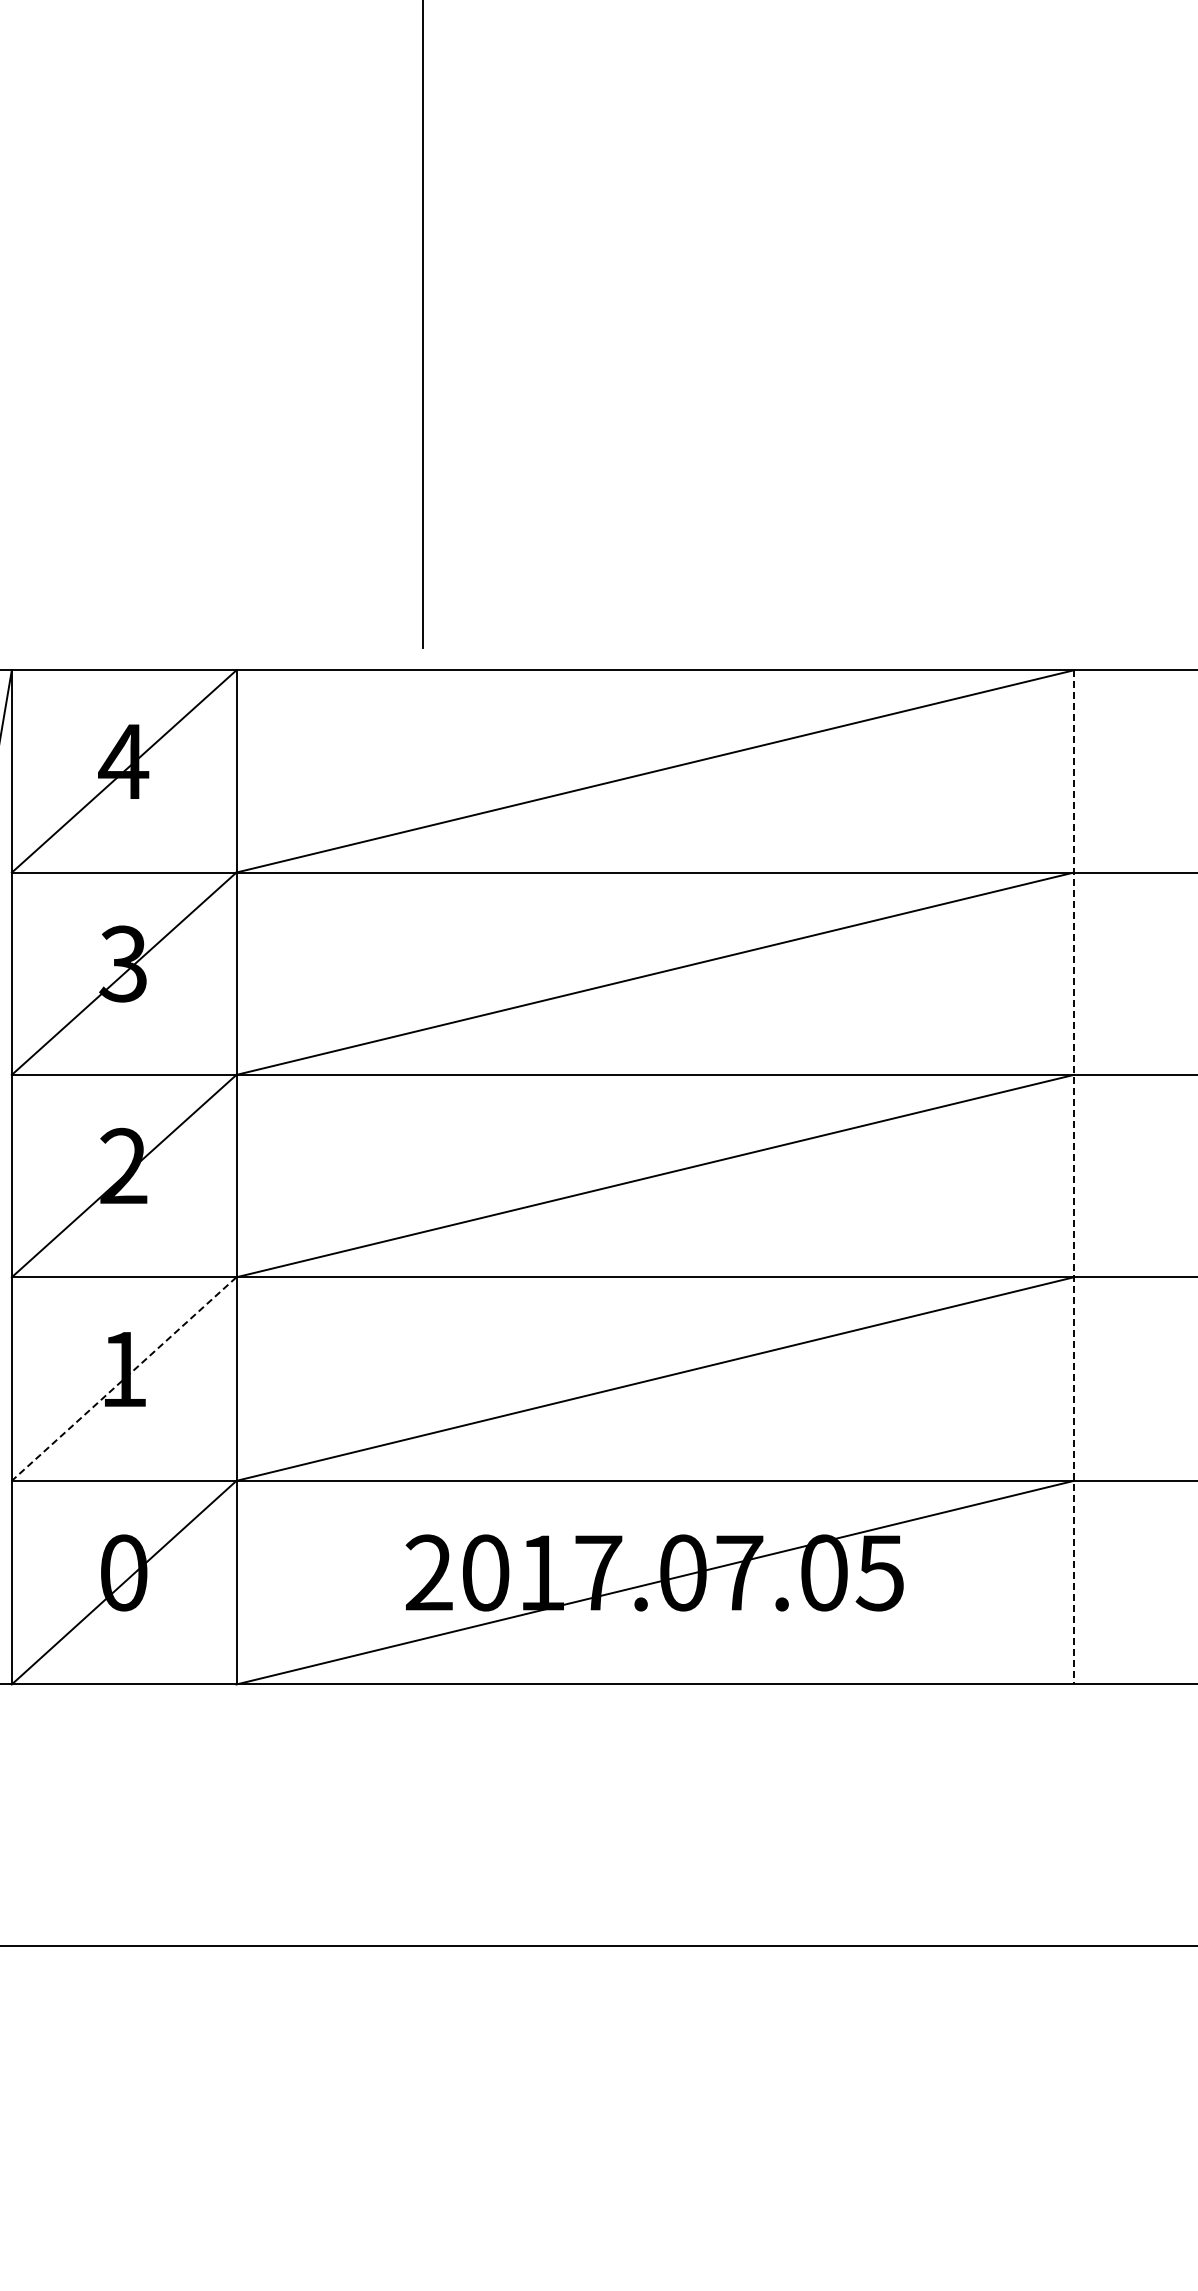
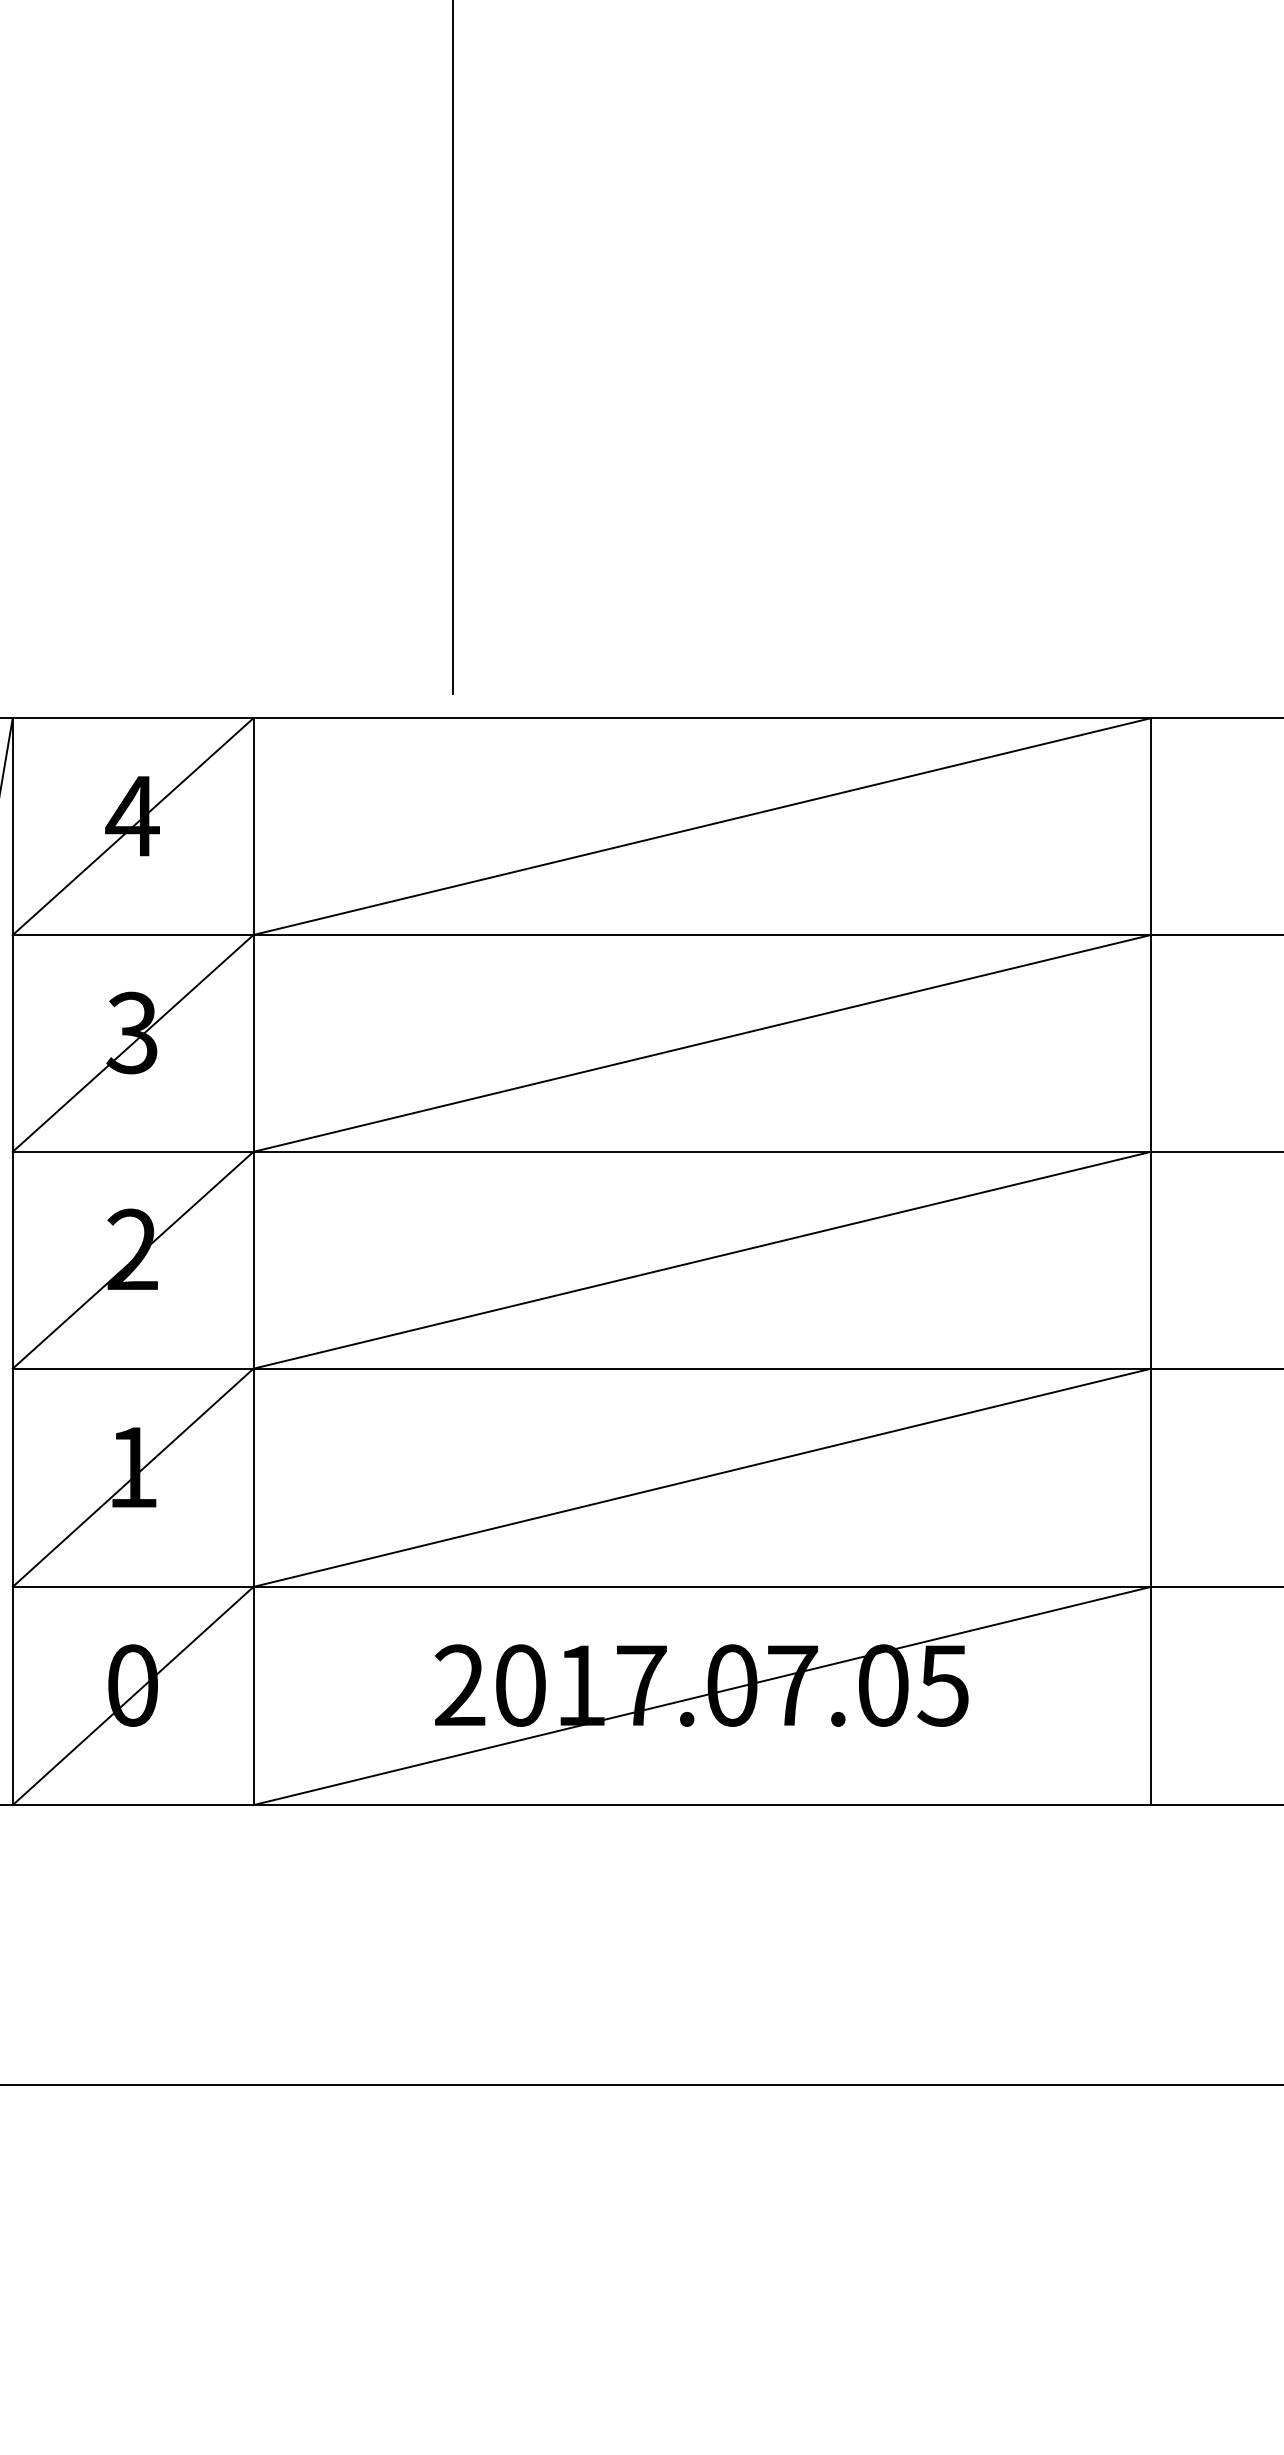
line: (1074, 1177) -> (1151, 1261), dashed -> solid
line: (124, 1379) -> (133, 1478), dashed -> solid

